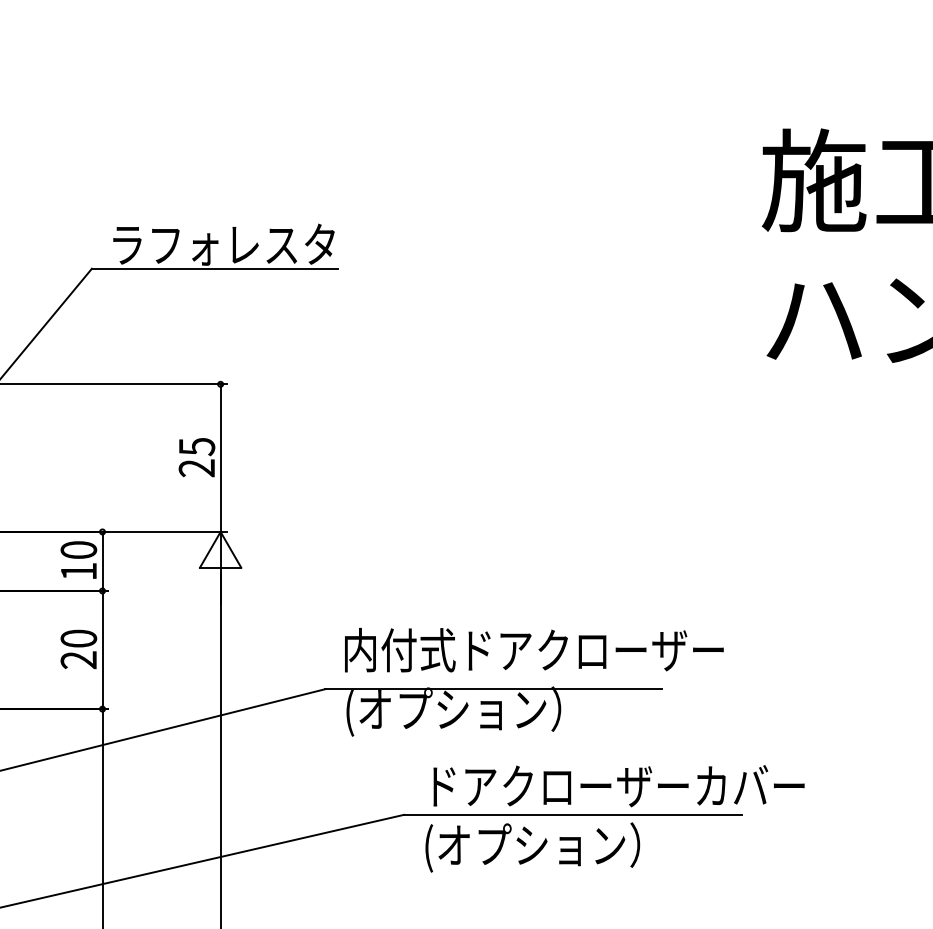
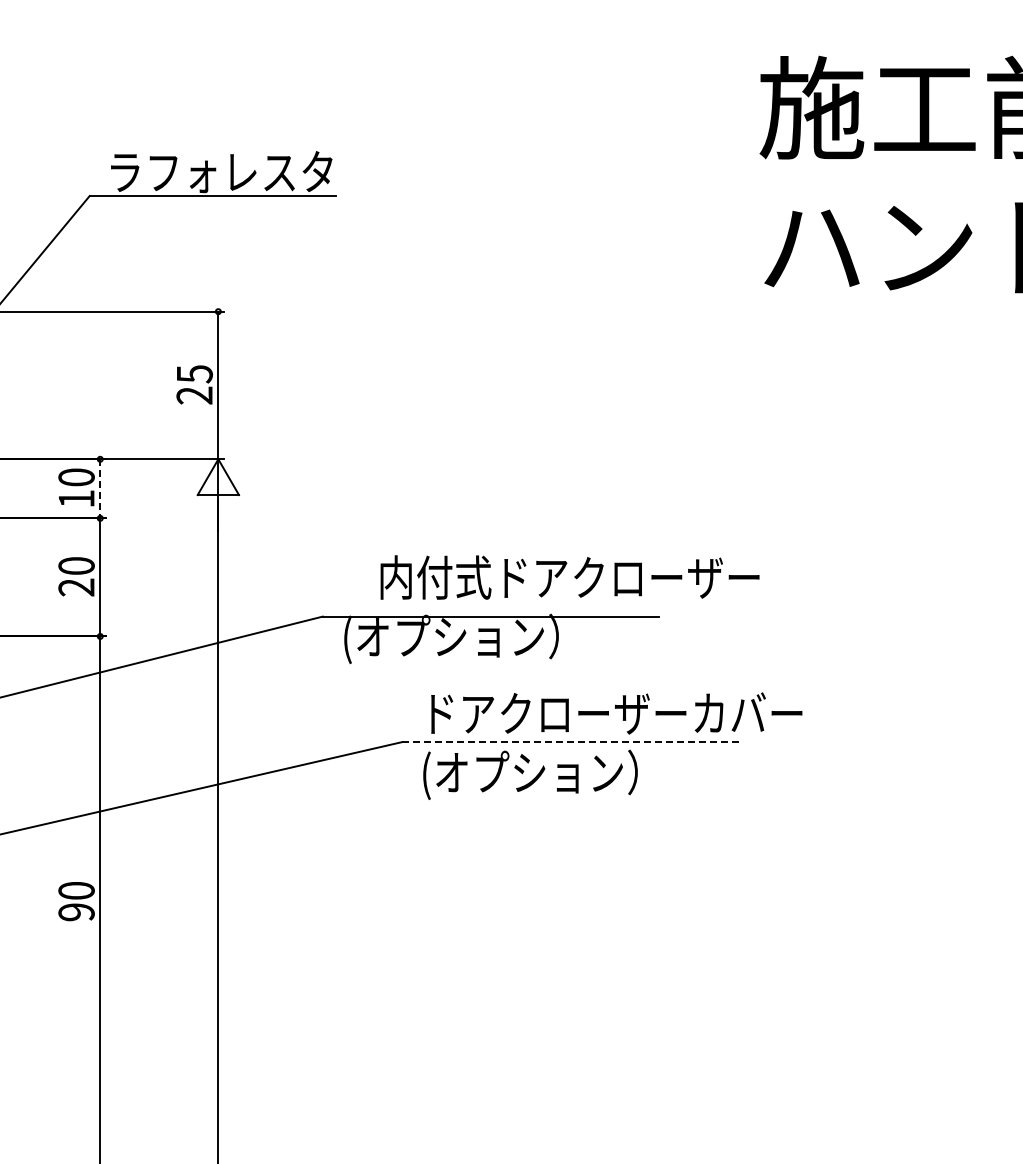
line: (102, 561) -> (100, 488), solid -> dashed
text: (533, 650) -> (569, 577), moved
line: (573, 815) -> (571, 742), solid -> dashed

